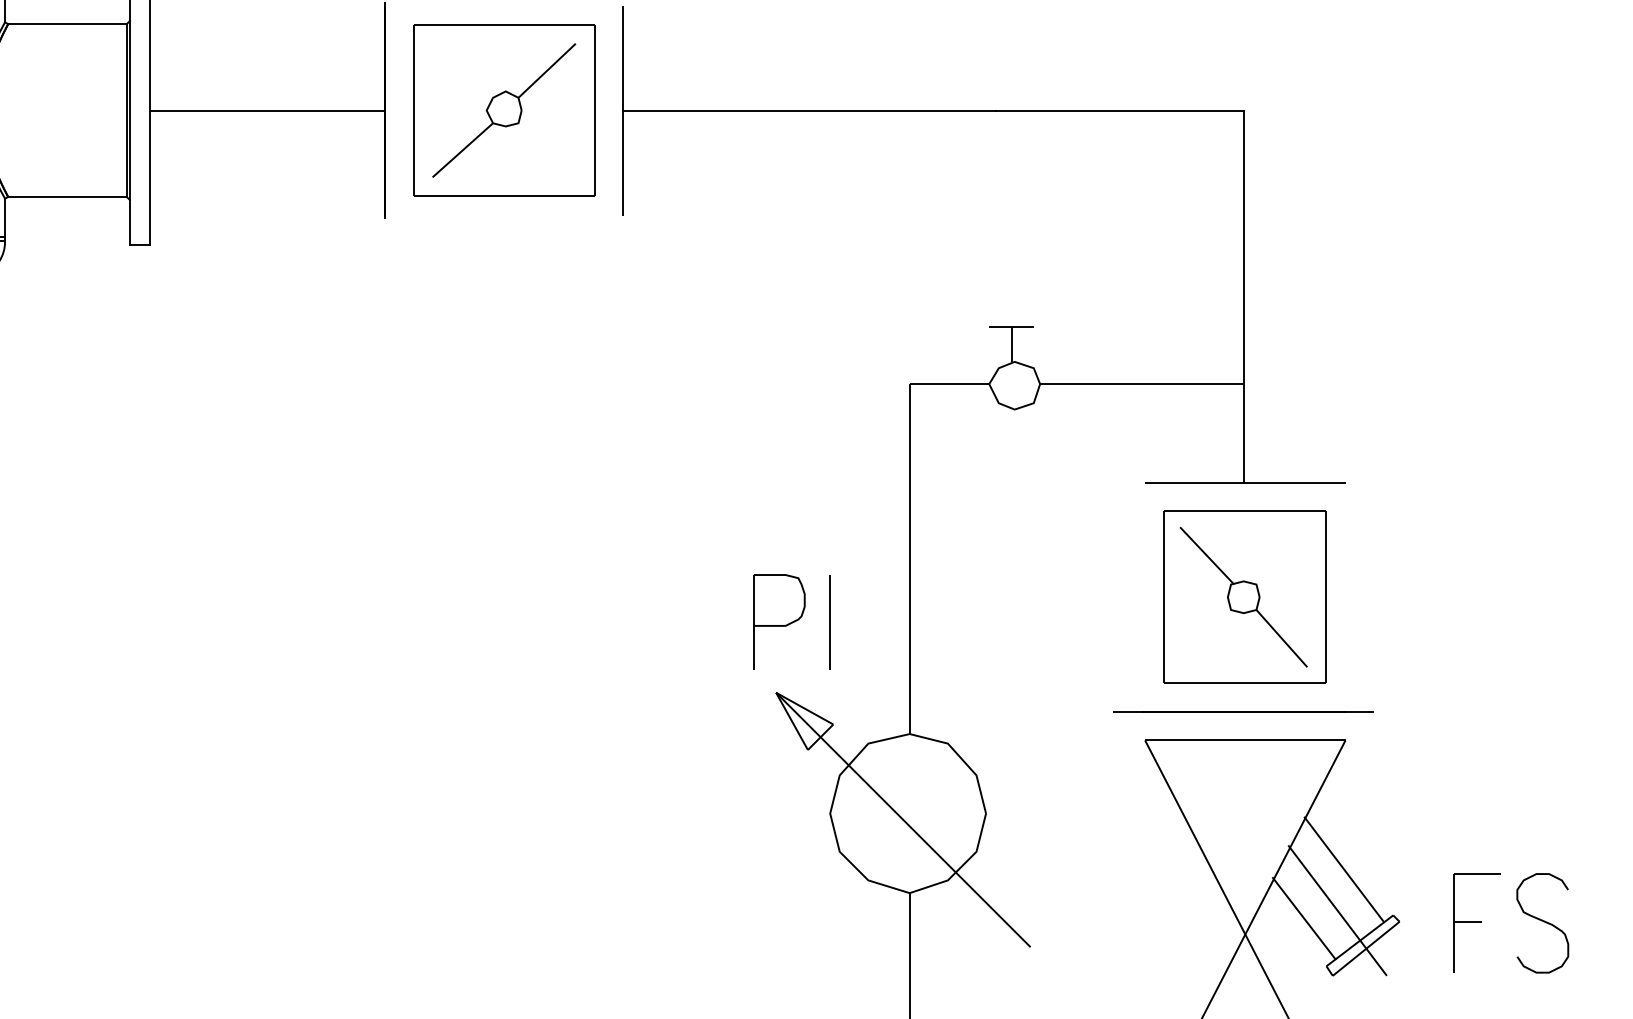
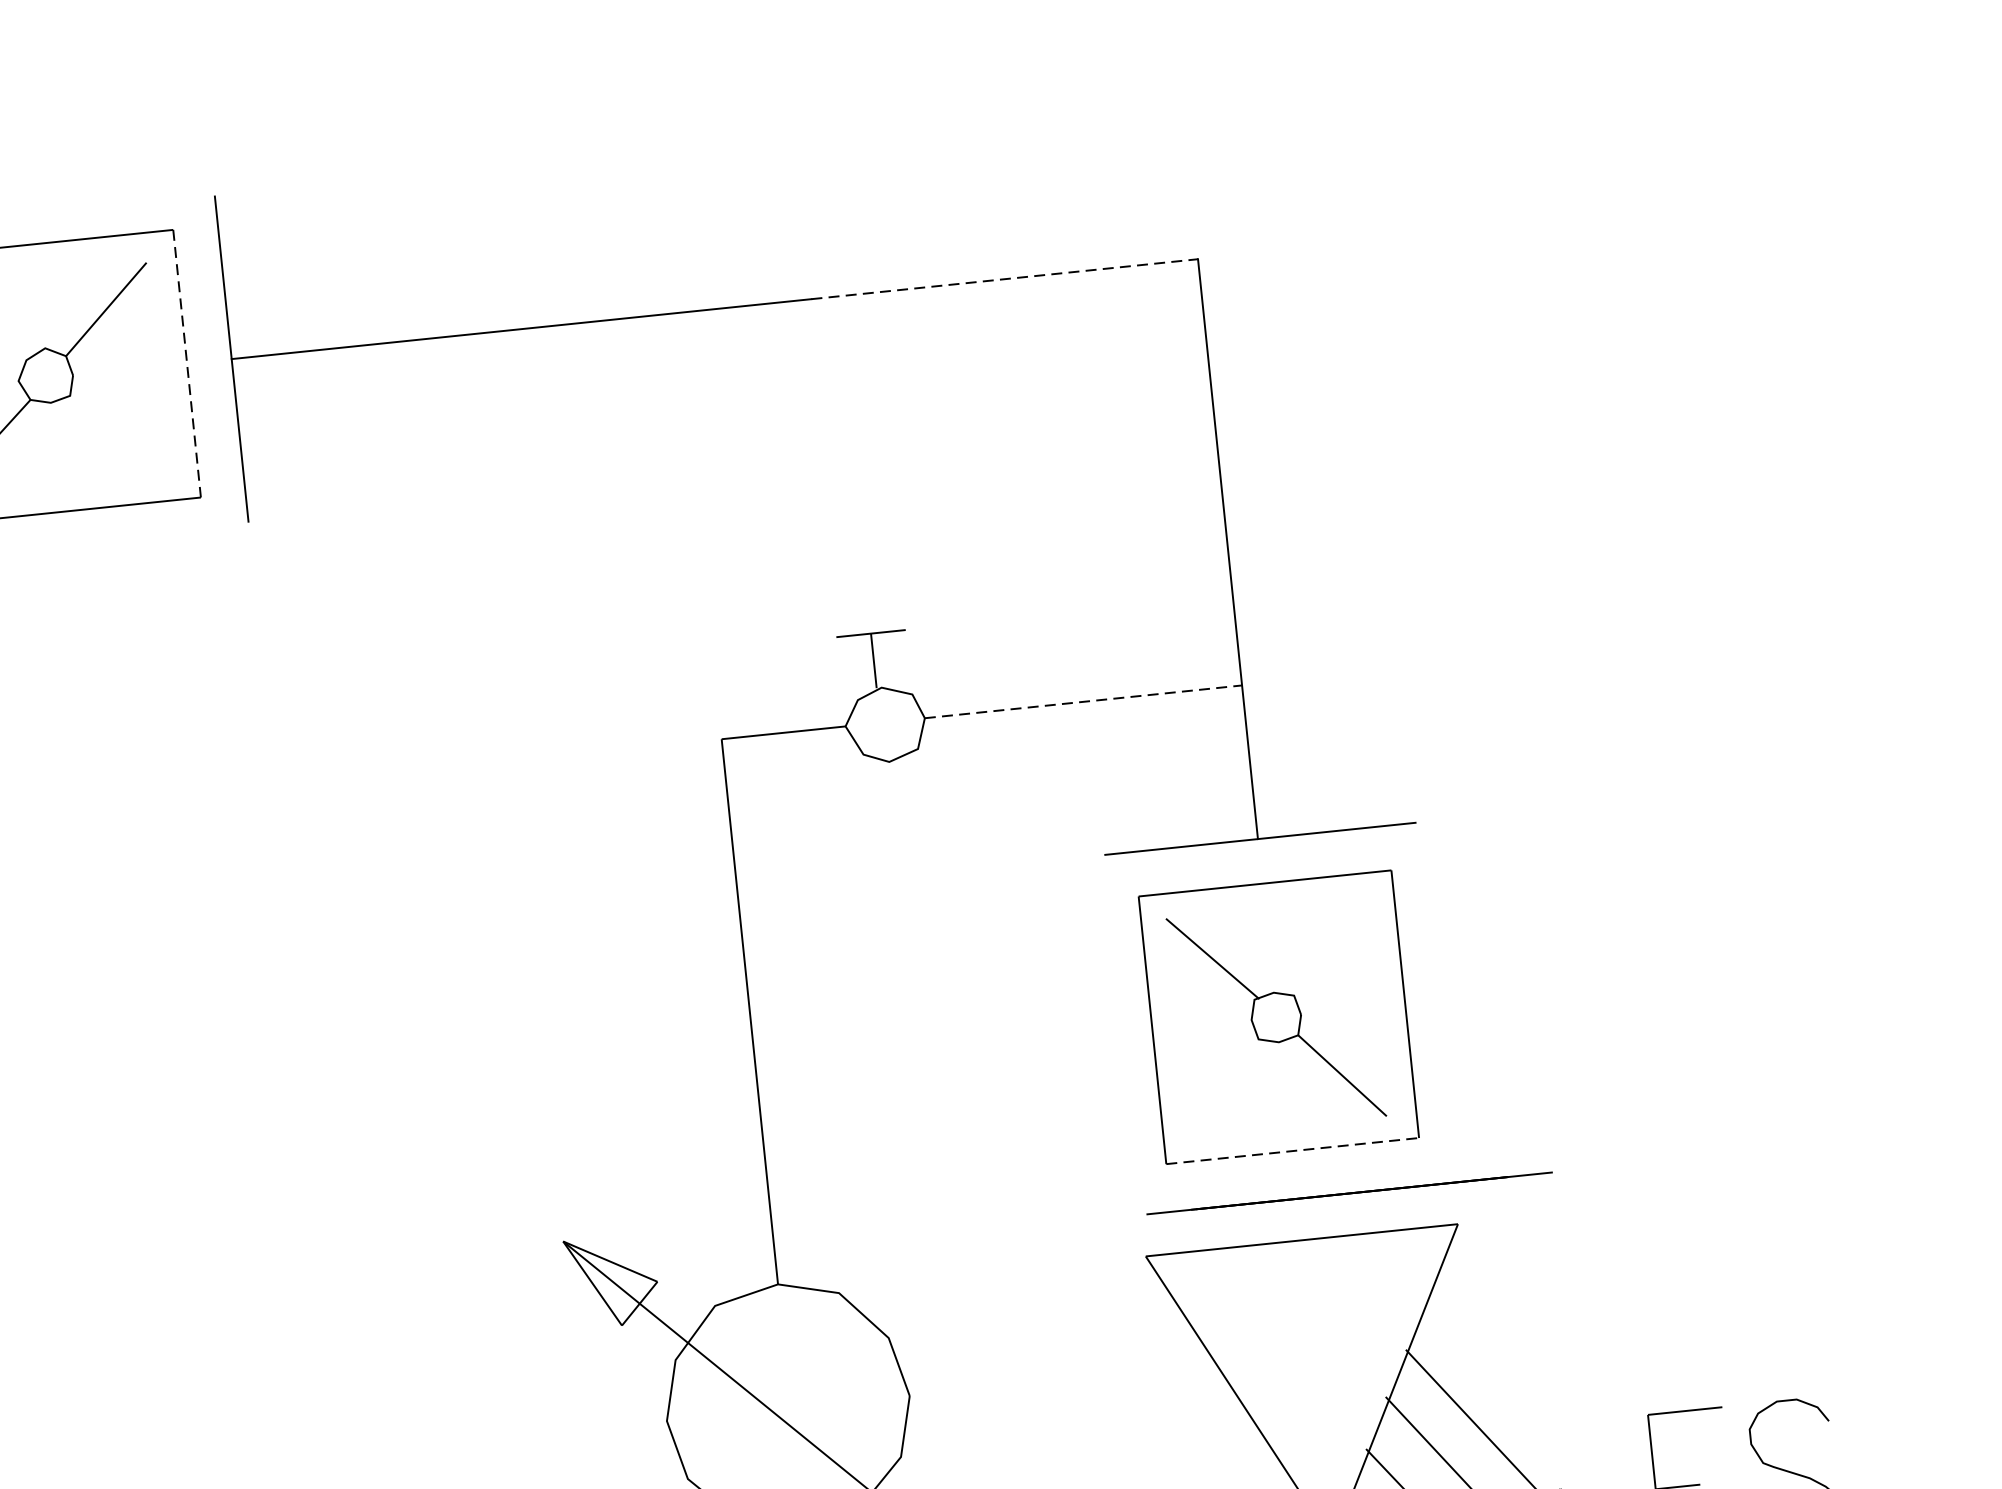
line: (594, 110) -> (186, 363), solid -> dashed
line: (1120, 110) -> (1005, 279), solid -> dashed
line: (1141, 384) -> (1082, 702), solid -> dashed
part: (779, 621) -> (557, 1129), removed
line: (829, 622) -> (635, 1123), removed
line: (1245, 683) -> (1292, 1151), solid -> dashed
line: (1243, 711) -> (1349, 1192), moved

